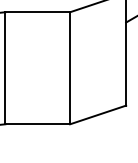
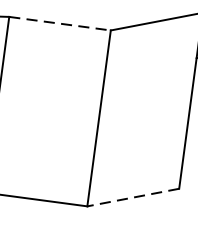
line: (38, 12) -> (61, 24), solid -> dashed
line: (98, 114) -> (133, 196), solid -> dashed

